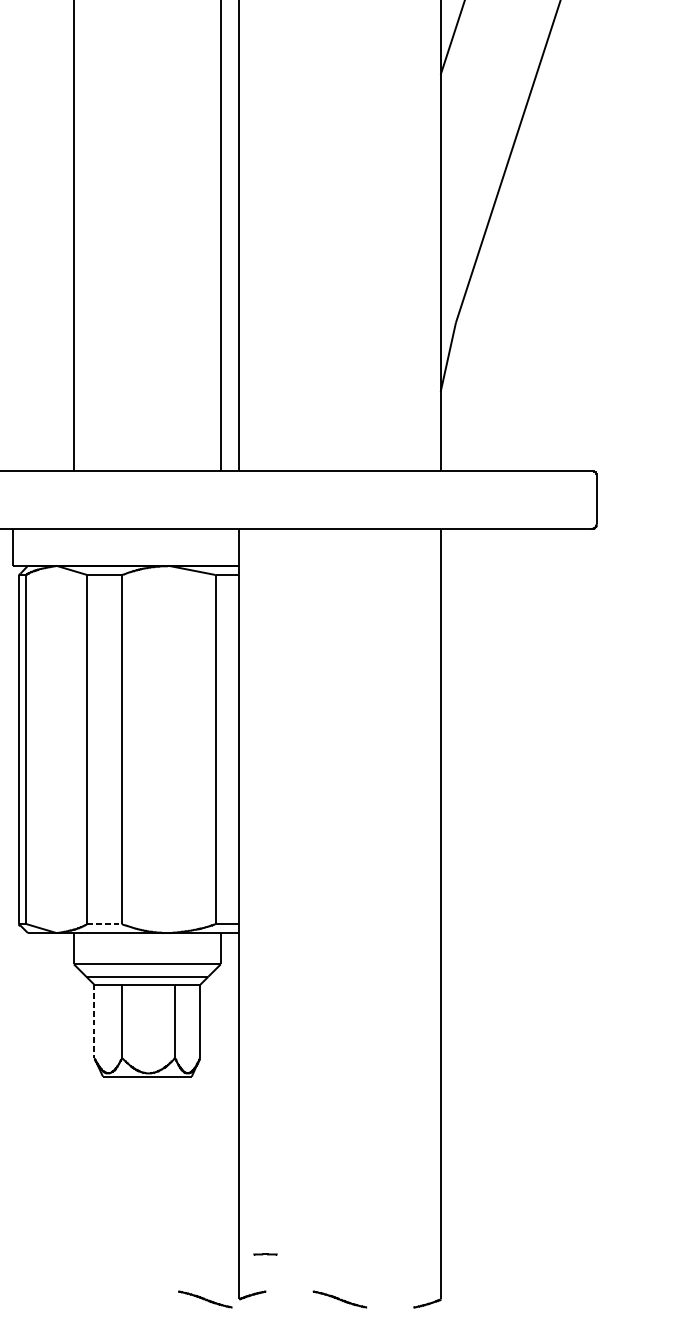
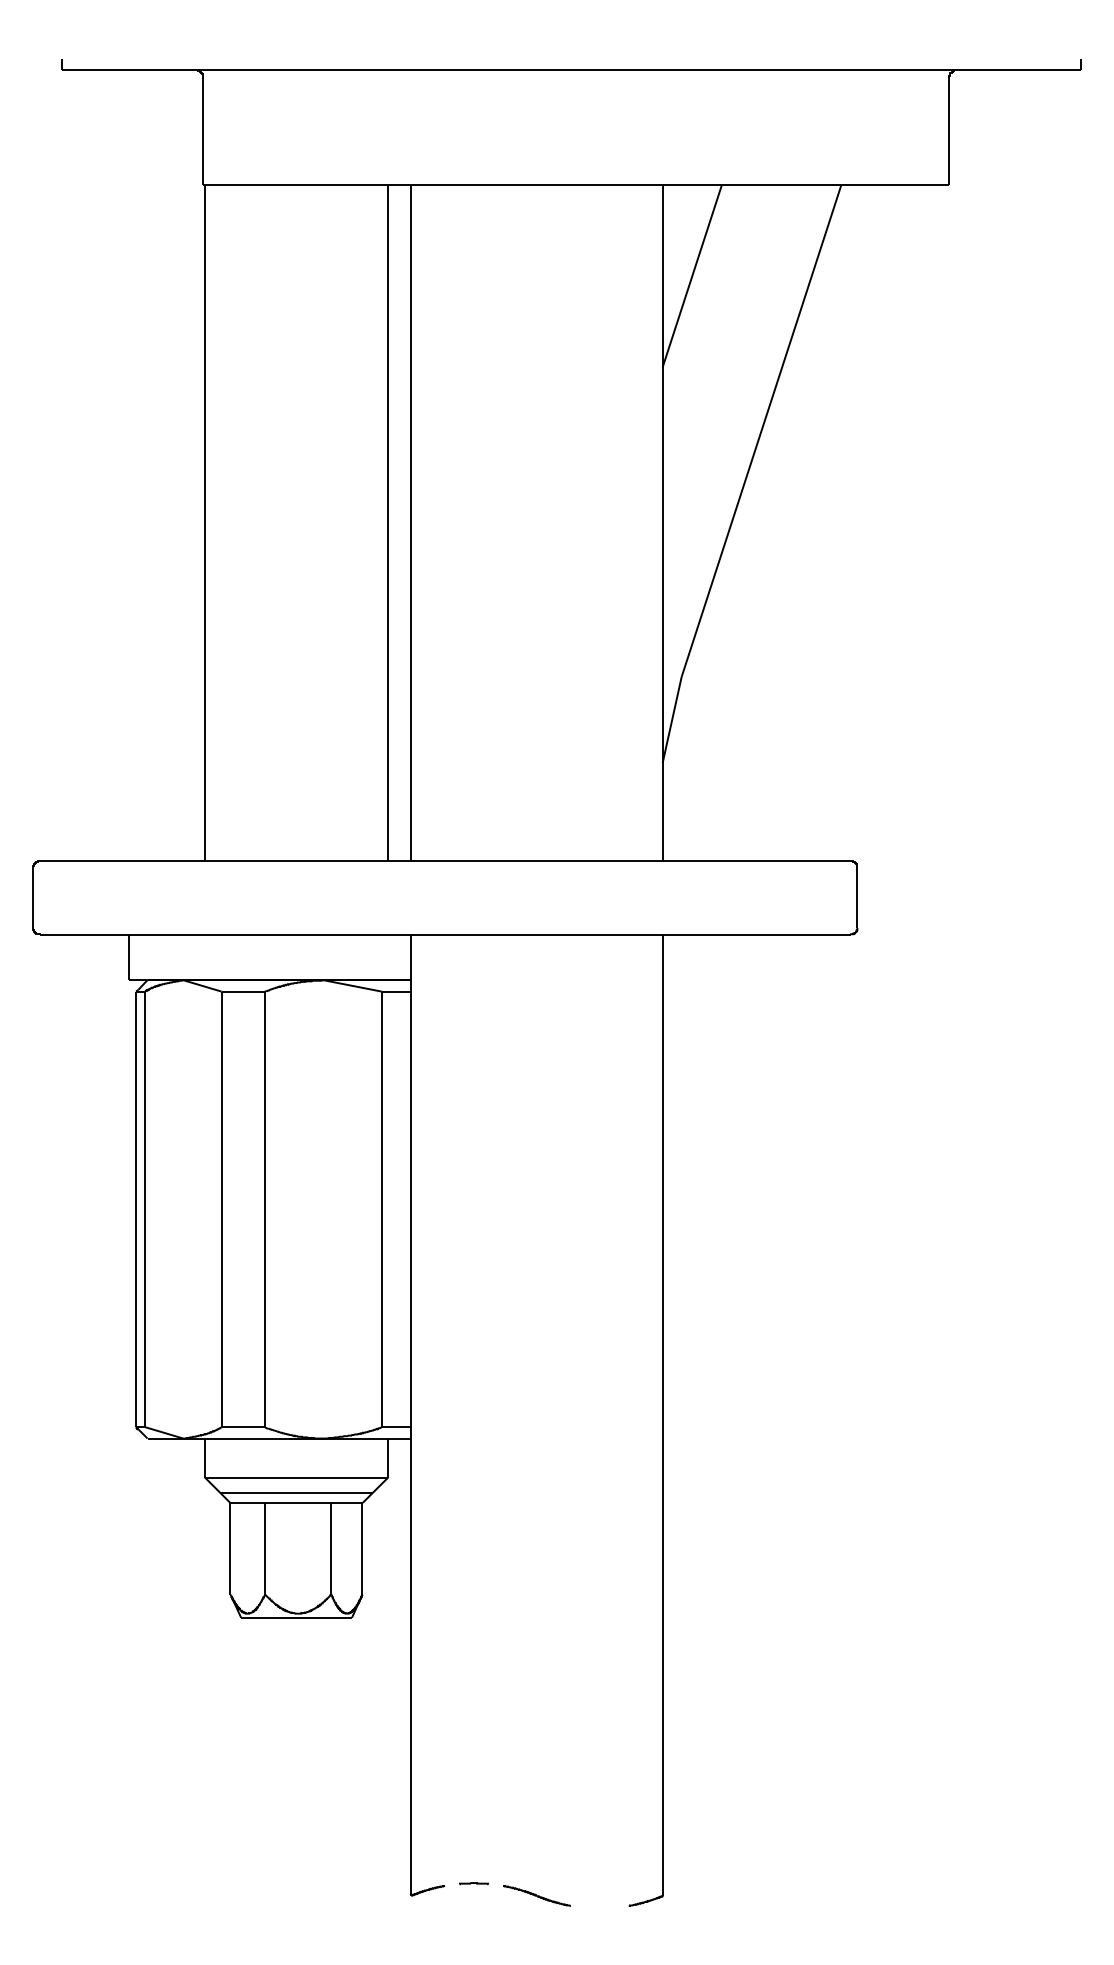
line: (104, 924) -> (243, 1427), dashed -> solid
line: (94, 1021) -> (230, 1548), dashed -> solid
line: (265, 1254) -> (473, 1883), moved
part: (205, 1299) -> (368, 1895), removed

